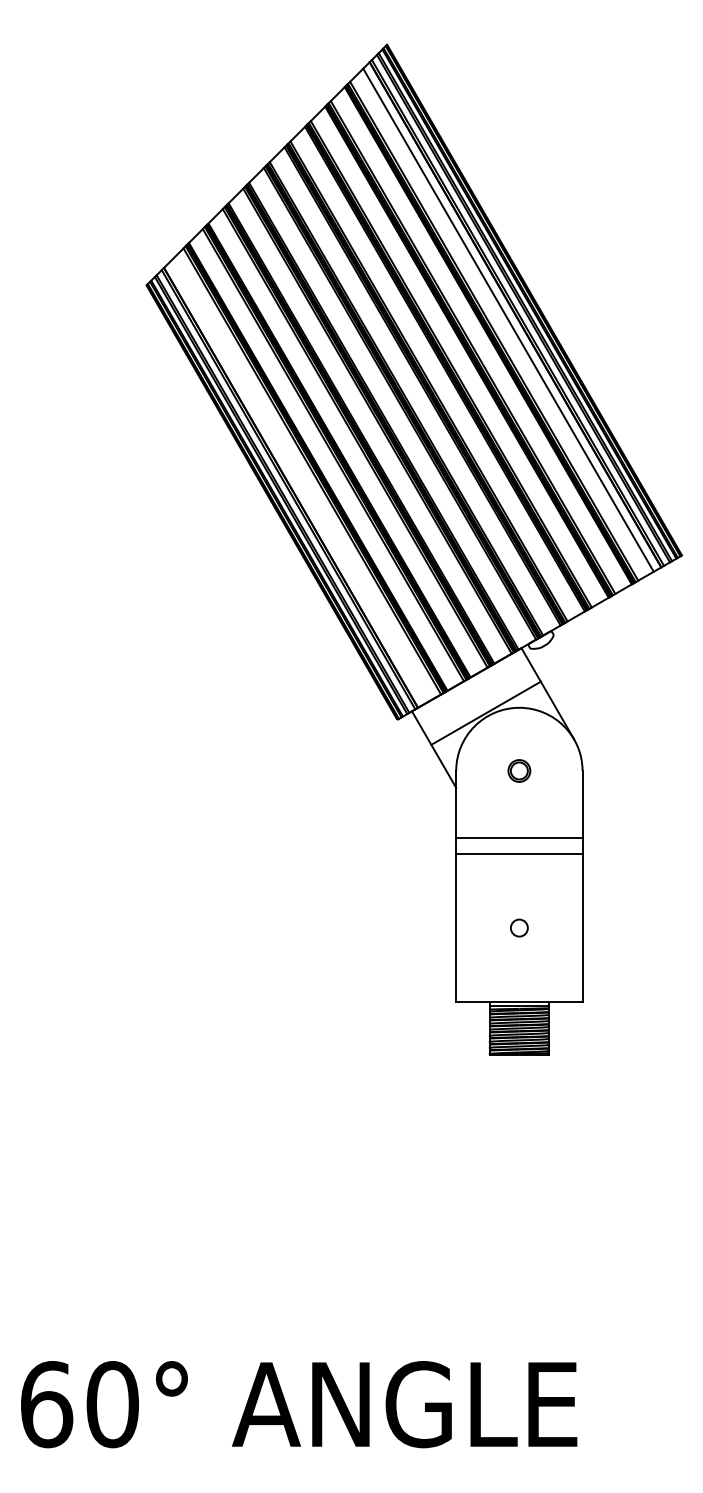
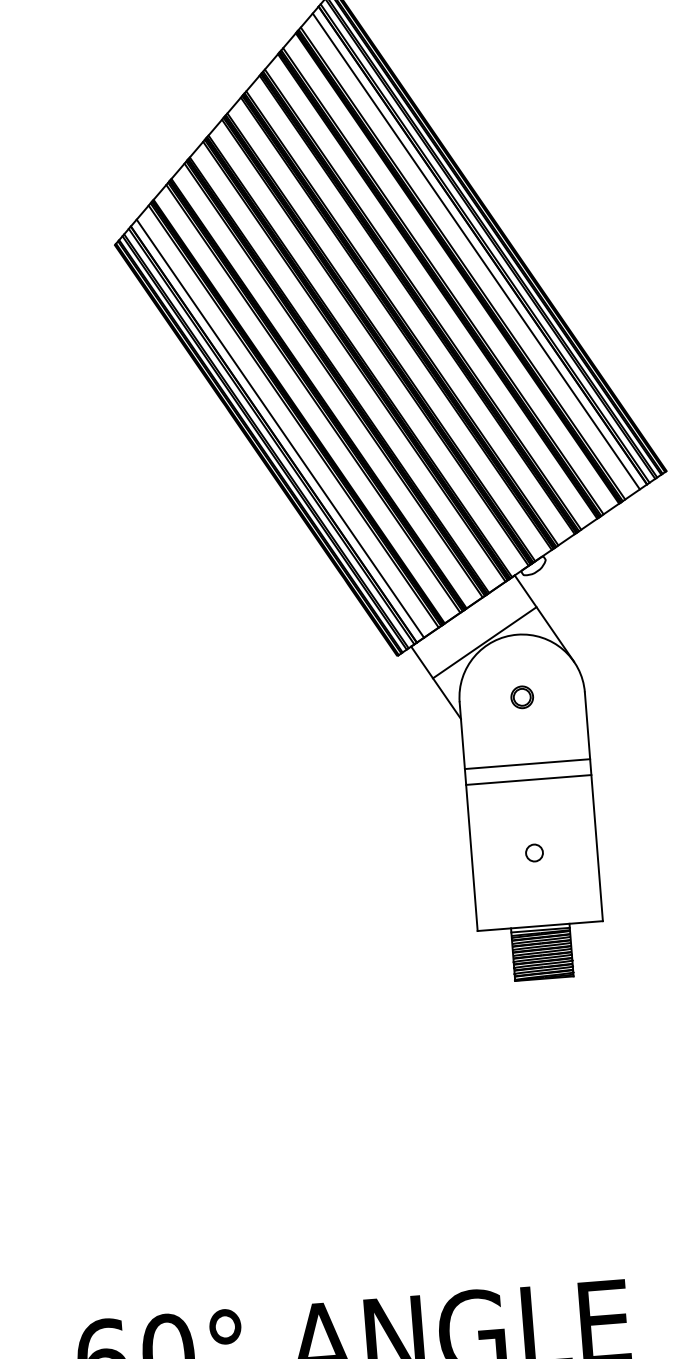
line: (297, 482) -> (279, 428), added

